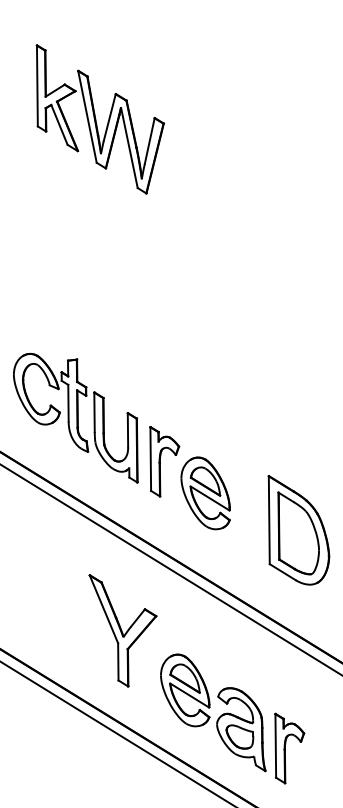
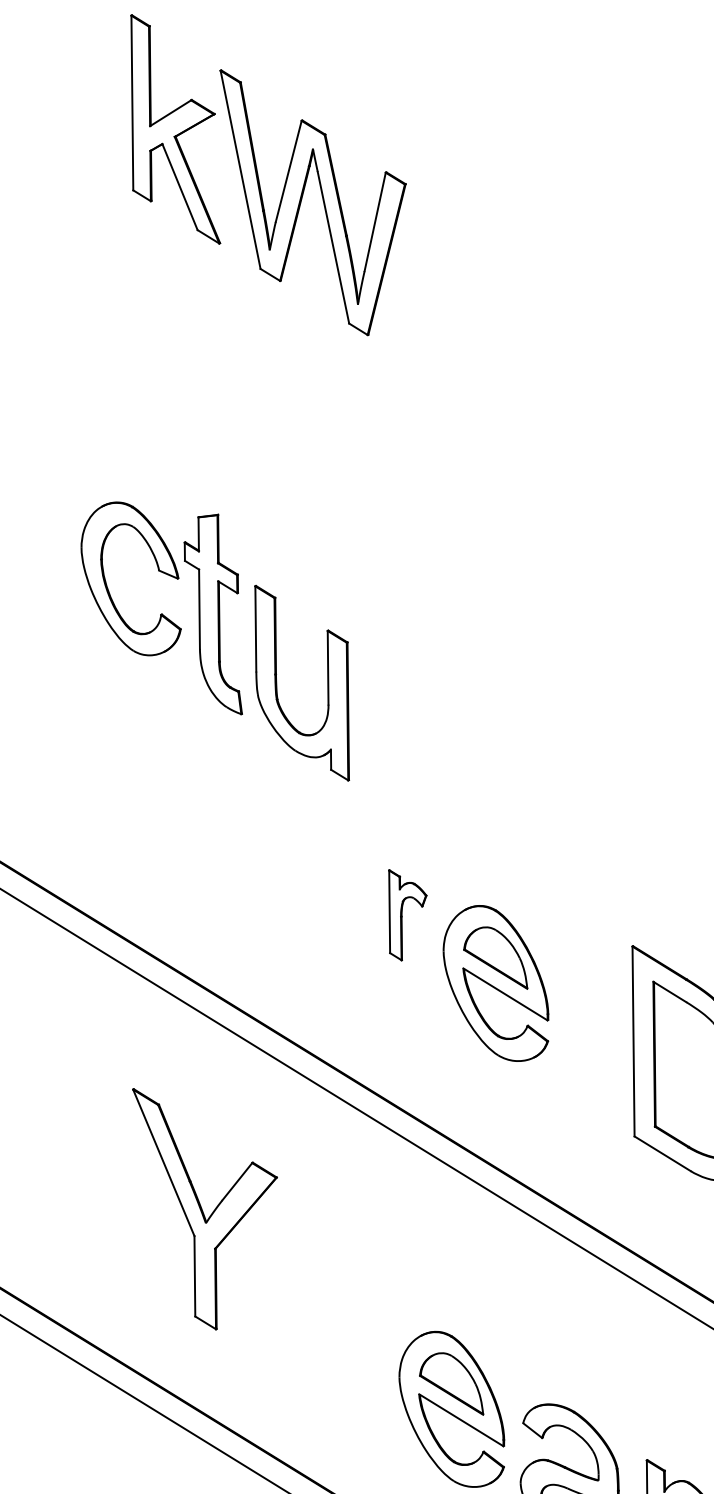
part: (75, 418) -> (214, 642), moved
part: (164, 461) -> (407, 914), size x0.6
part: (122, 630) -> (203, 1208), moved

